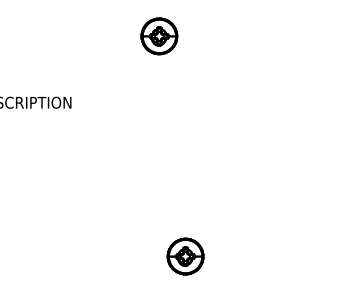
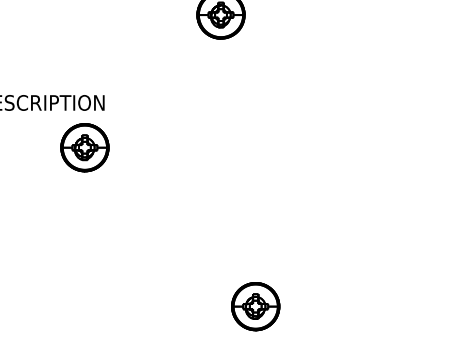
part: (56, 136) -> (84, 147), added

